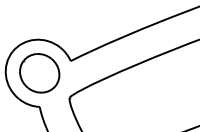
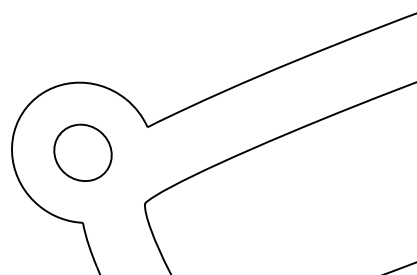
part: (39, 73) -> (82, 153), size x0.7

